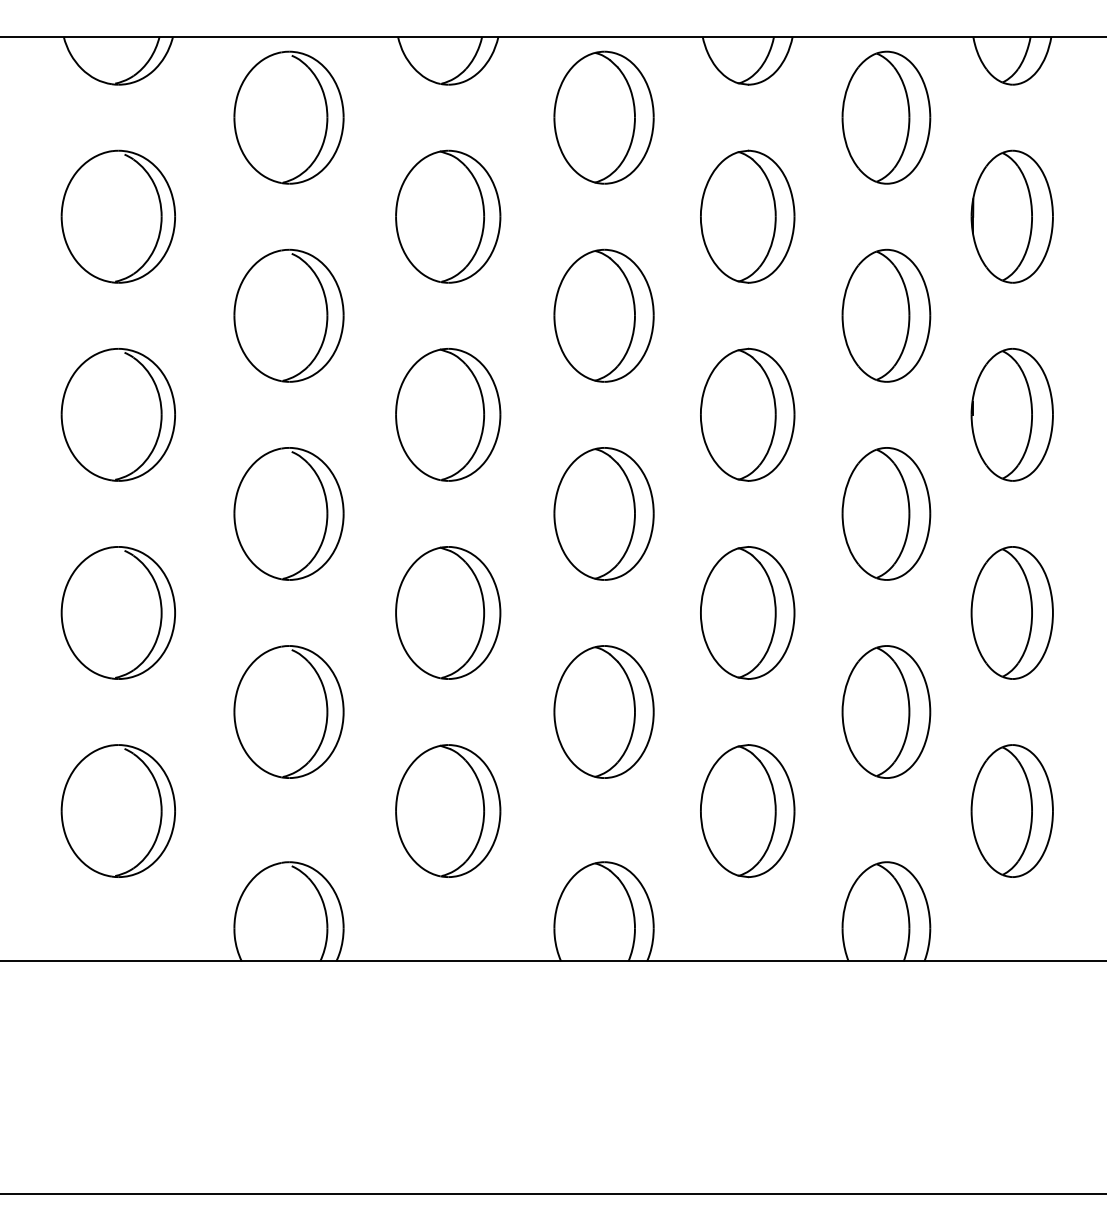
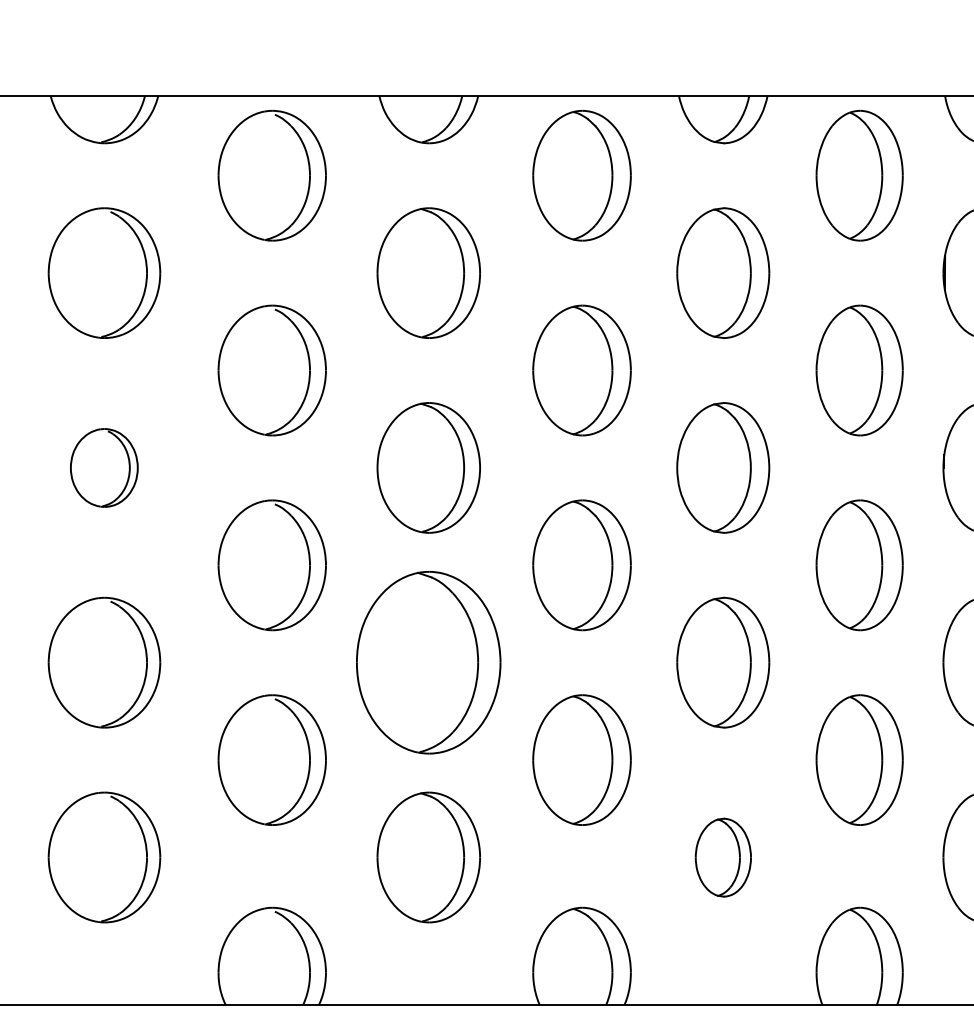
part: (117, 414) -> (103, 467), size x0.6
part: (448, 612) -> (429, 662), size x1.4
part: (747, 811) -> (723, 857), size x0.6

